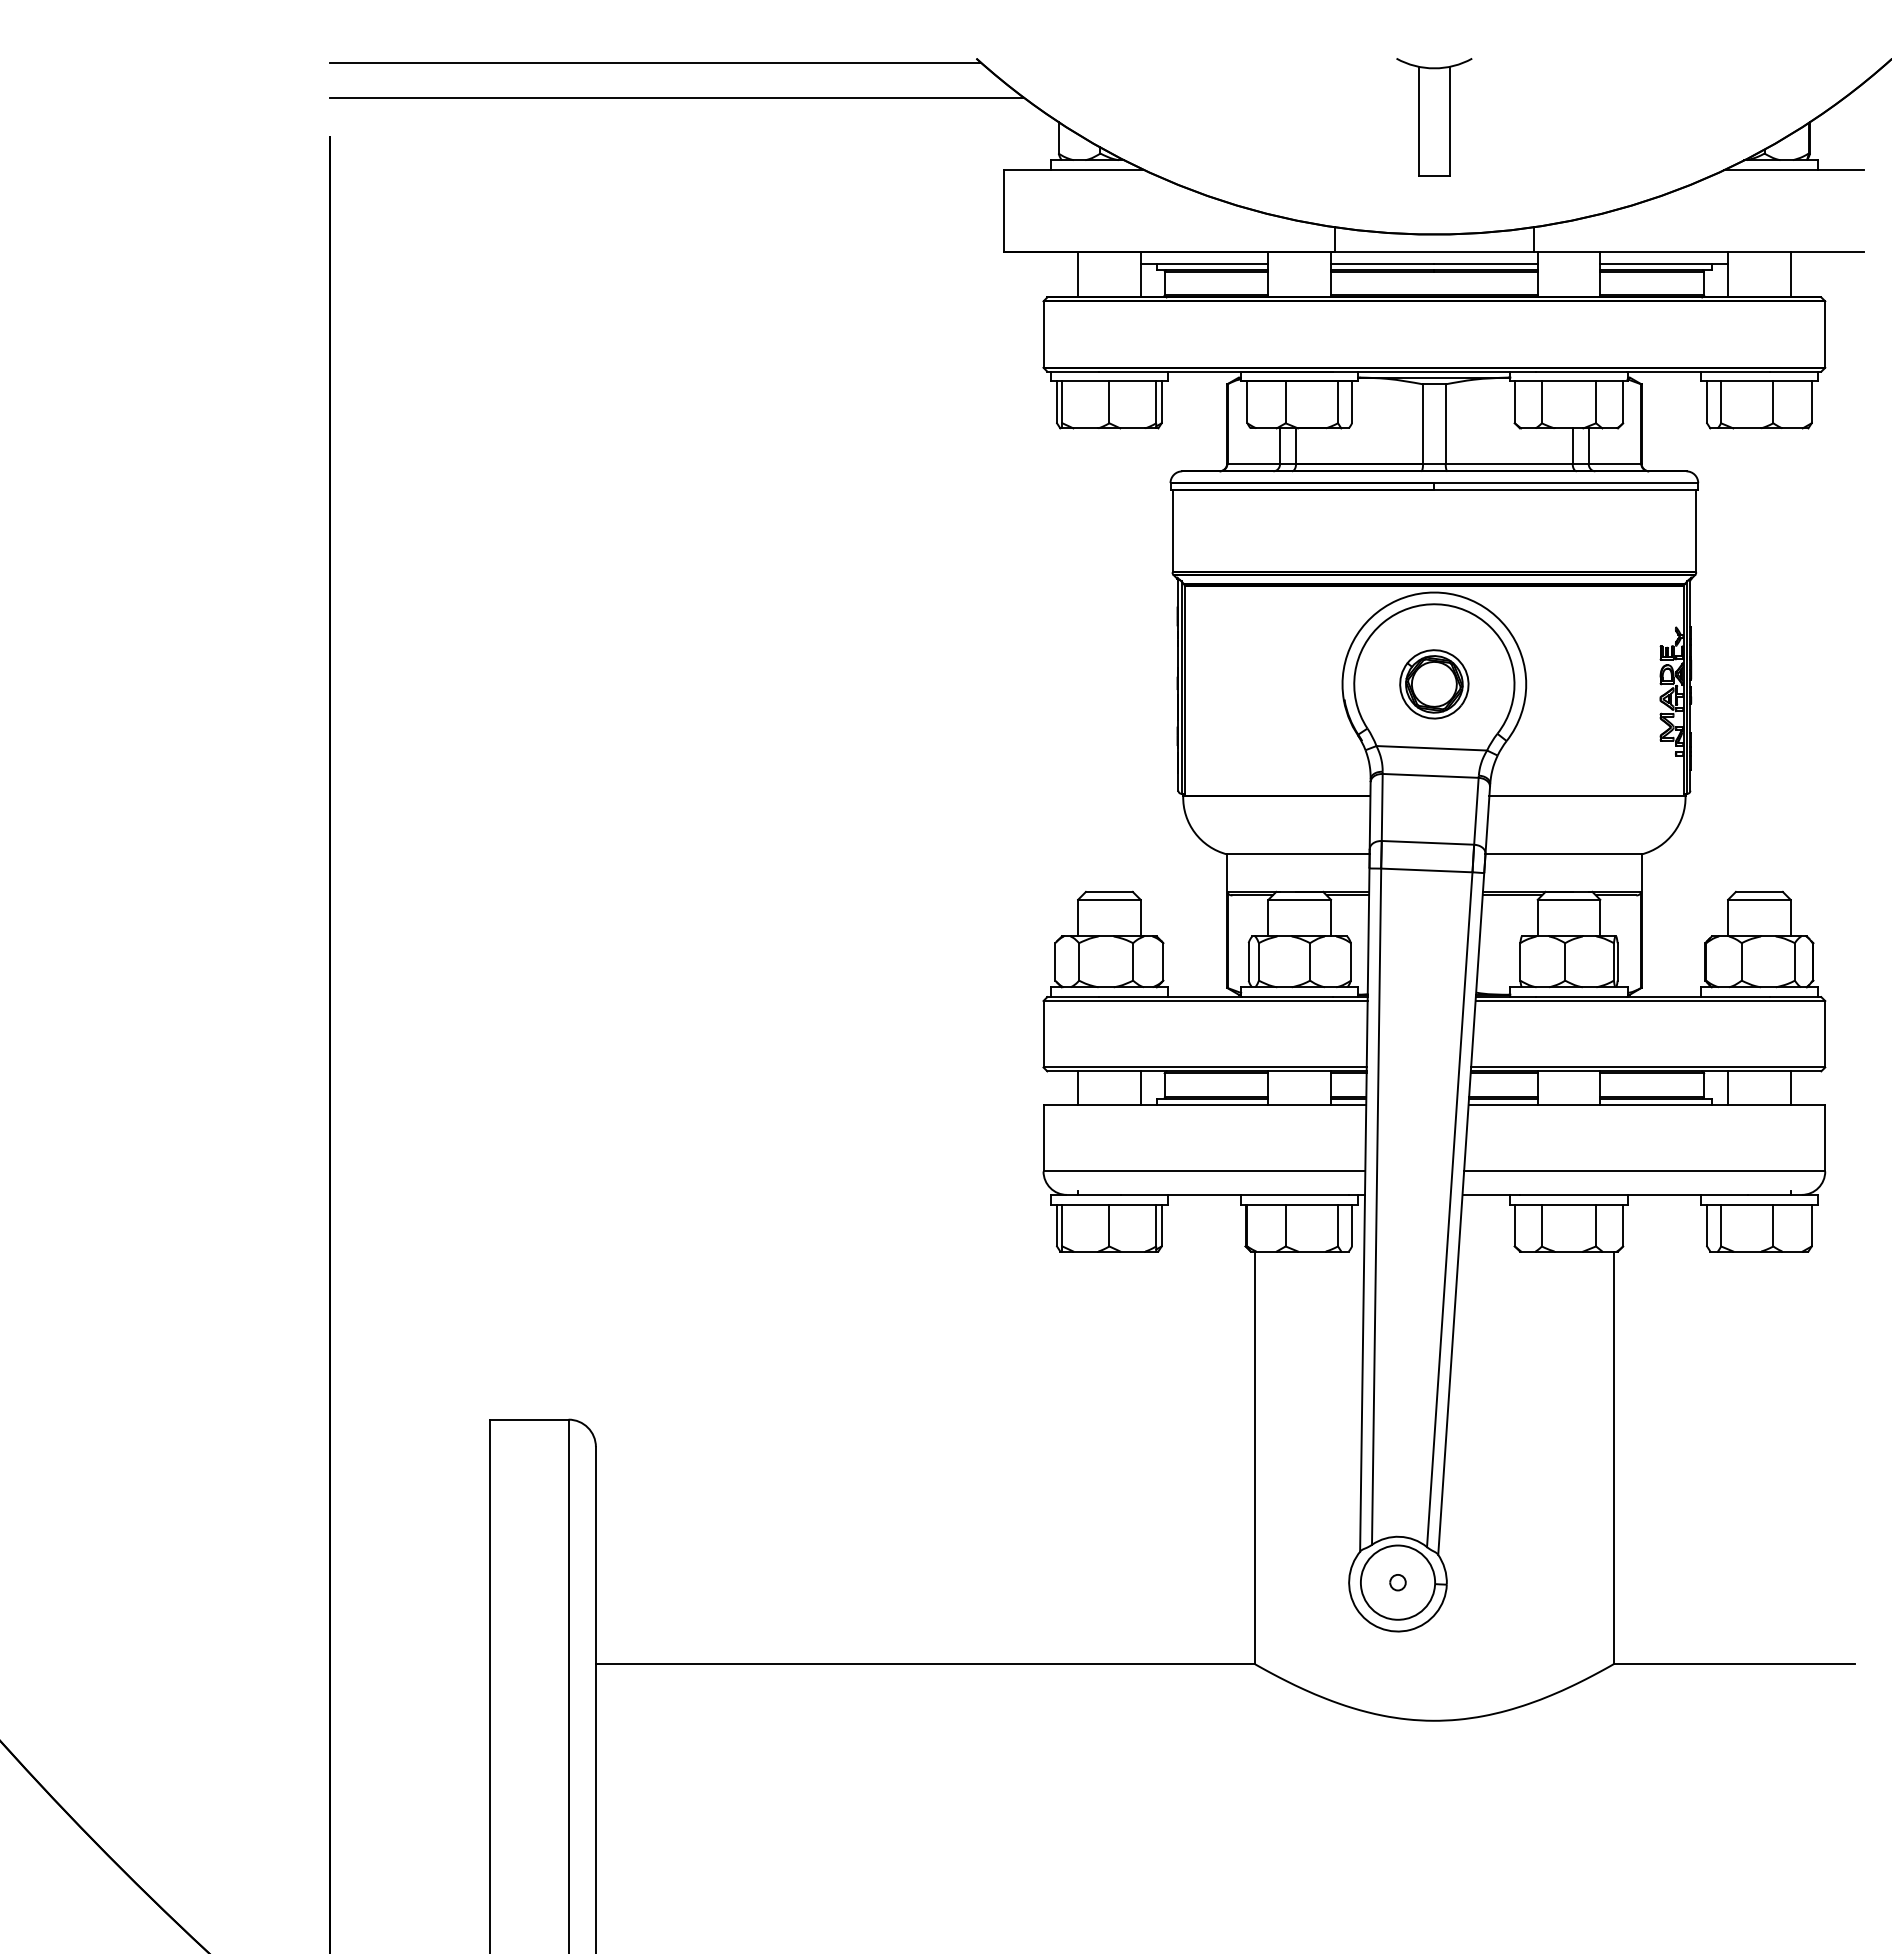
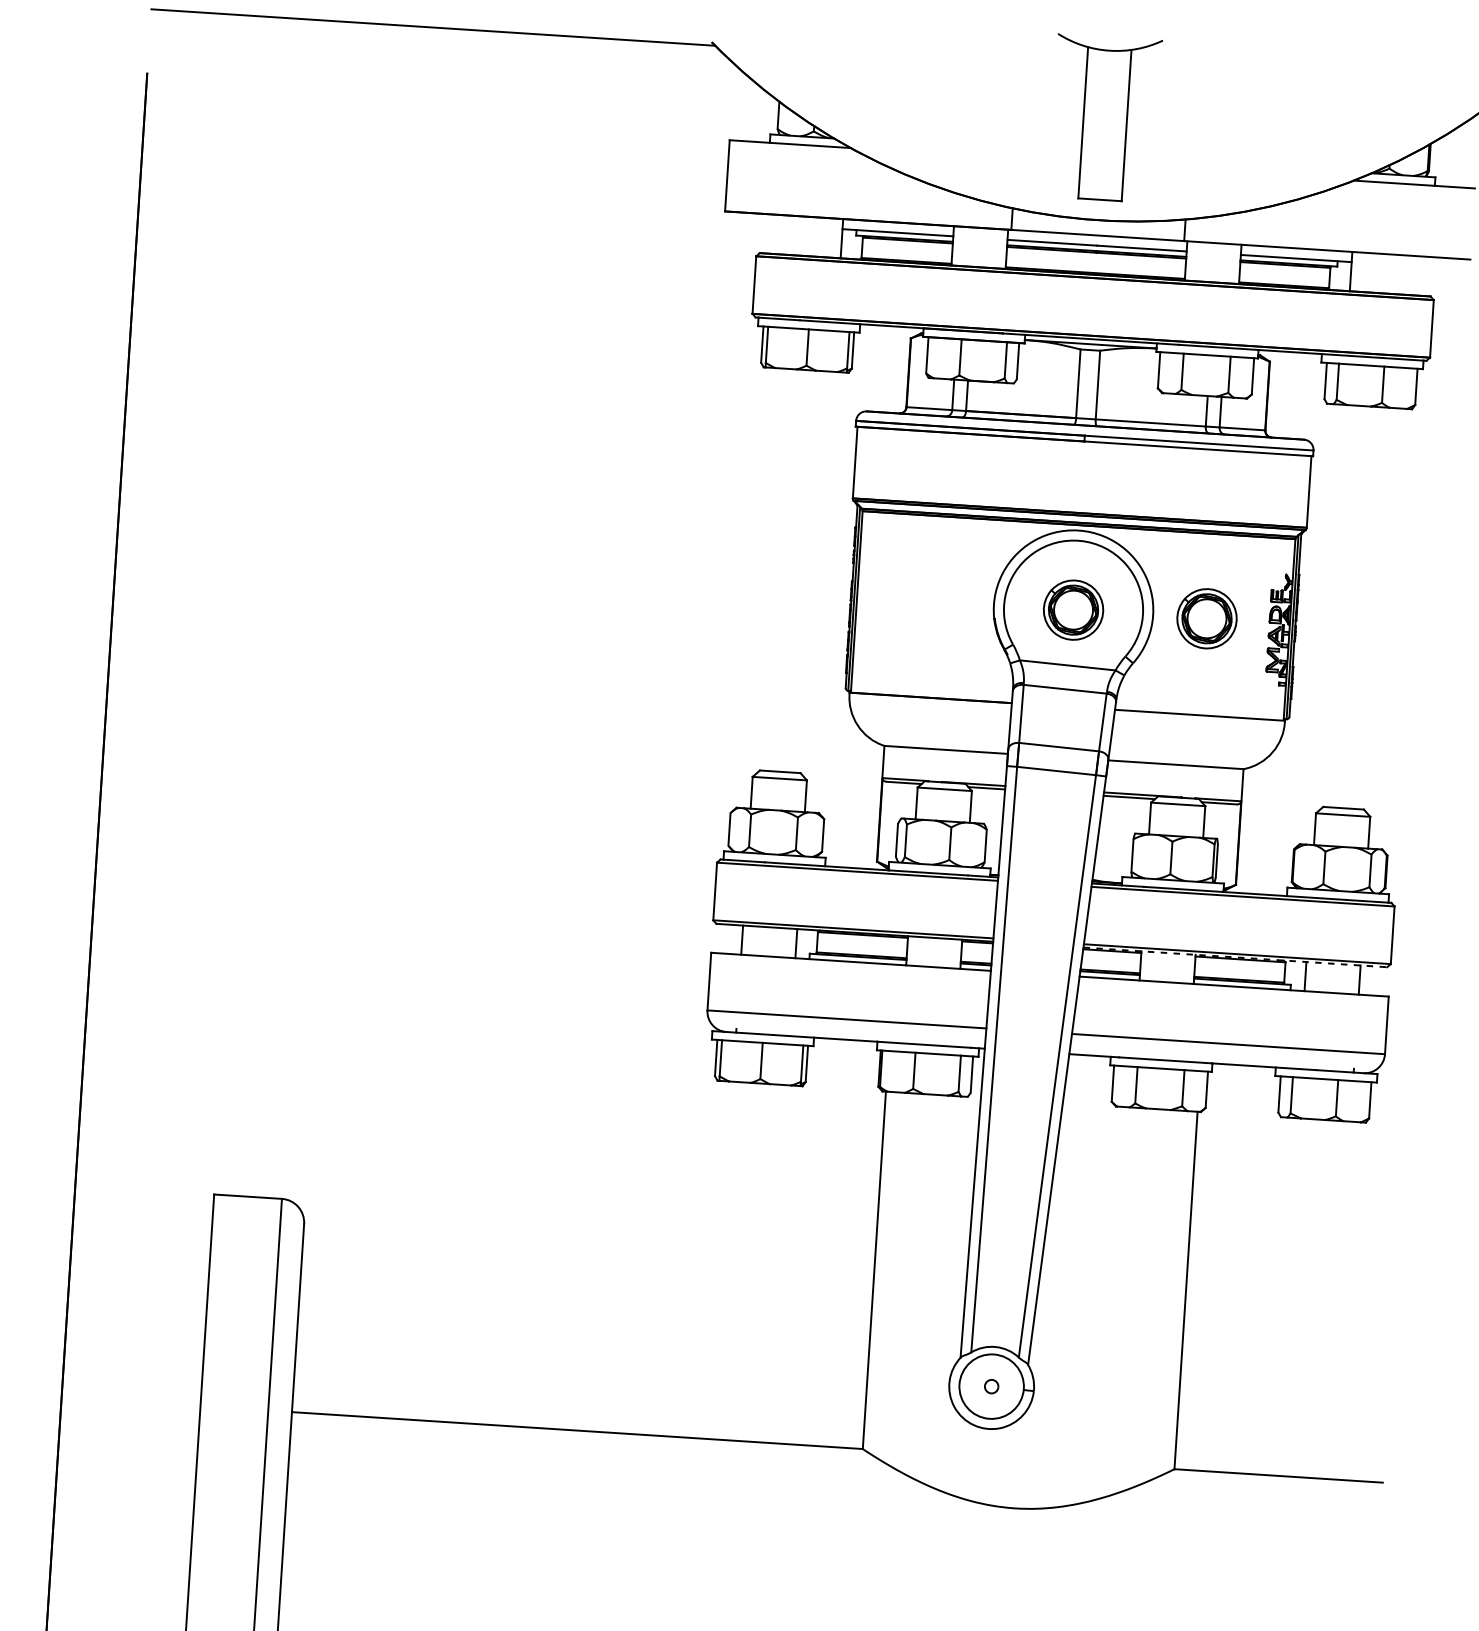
line: (676, 97) -> (449, 59), removed
part: (1434, 117) -> (1105, 118), size x1.6
line: (1078, 274) -> (788, 234), removed
line: (1790, 274) -> (1405, 274), removed
part: (1588, 684) -> (1207, 618), added
line: (1646, 1071) -> (1235, 957), solid -> dashed

